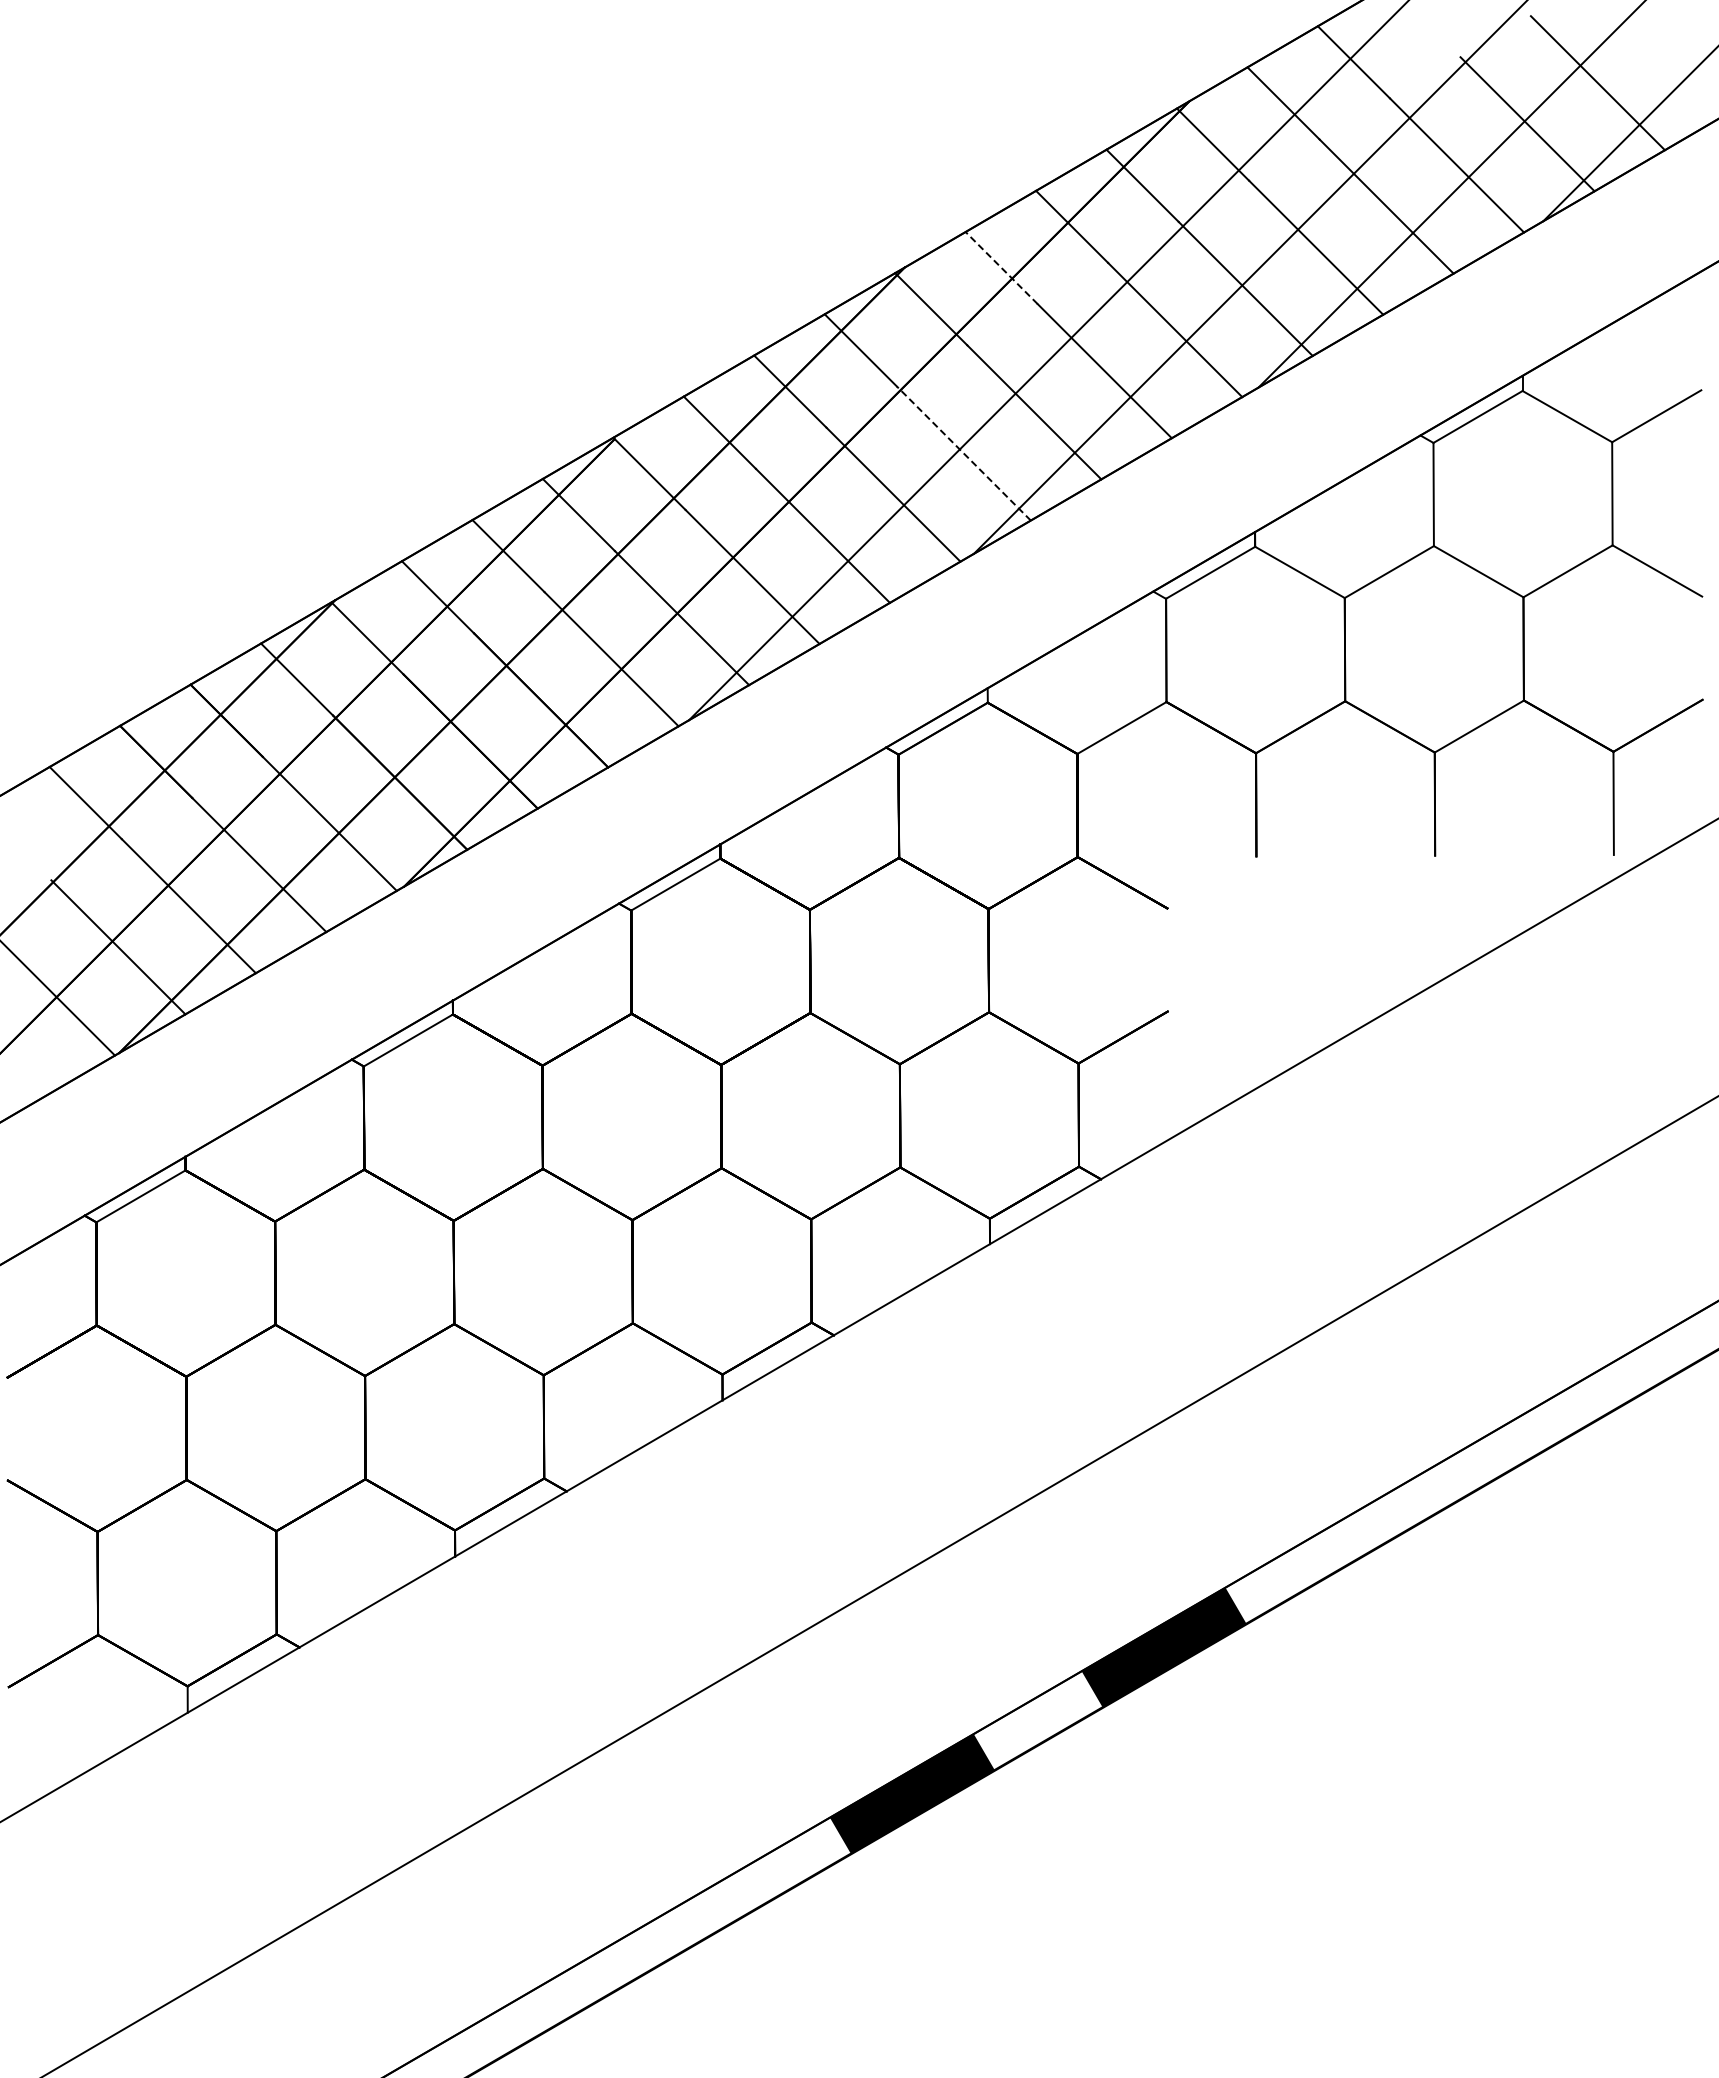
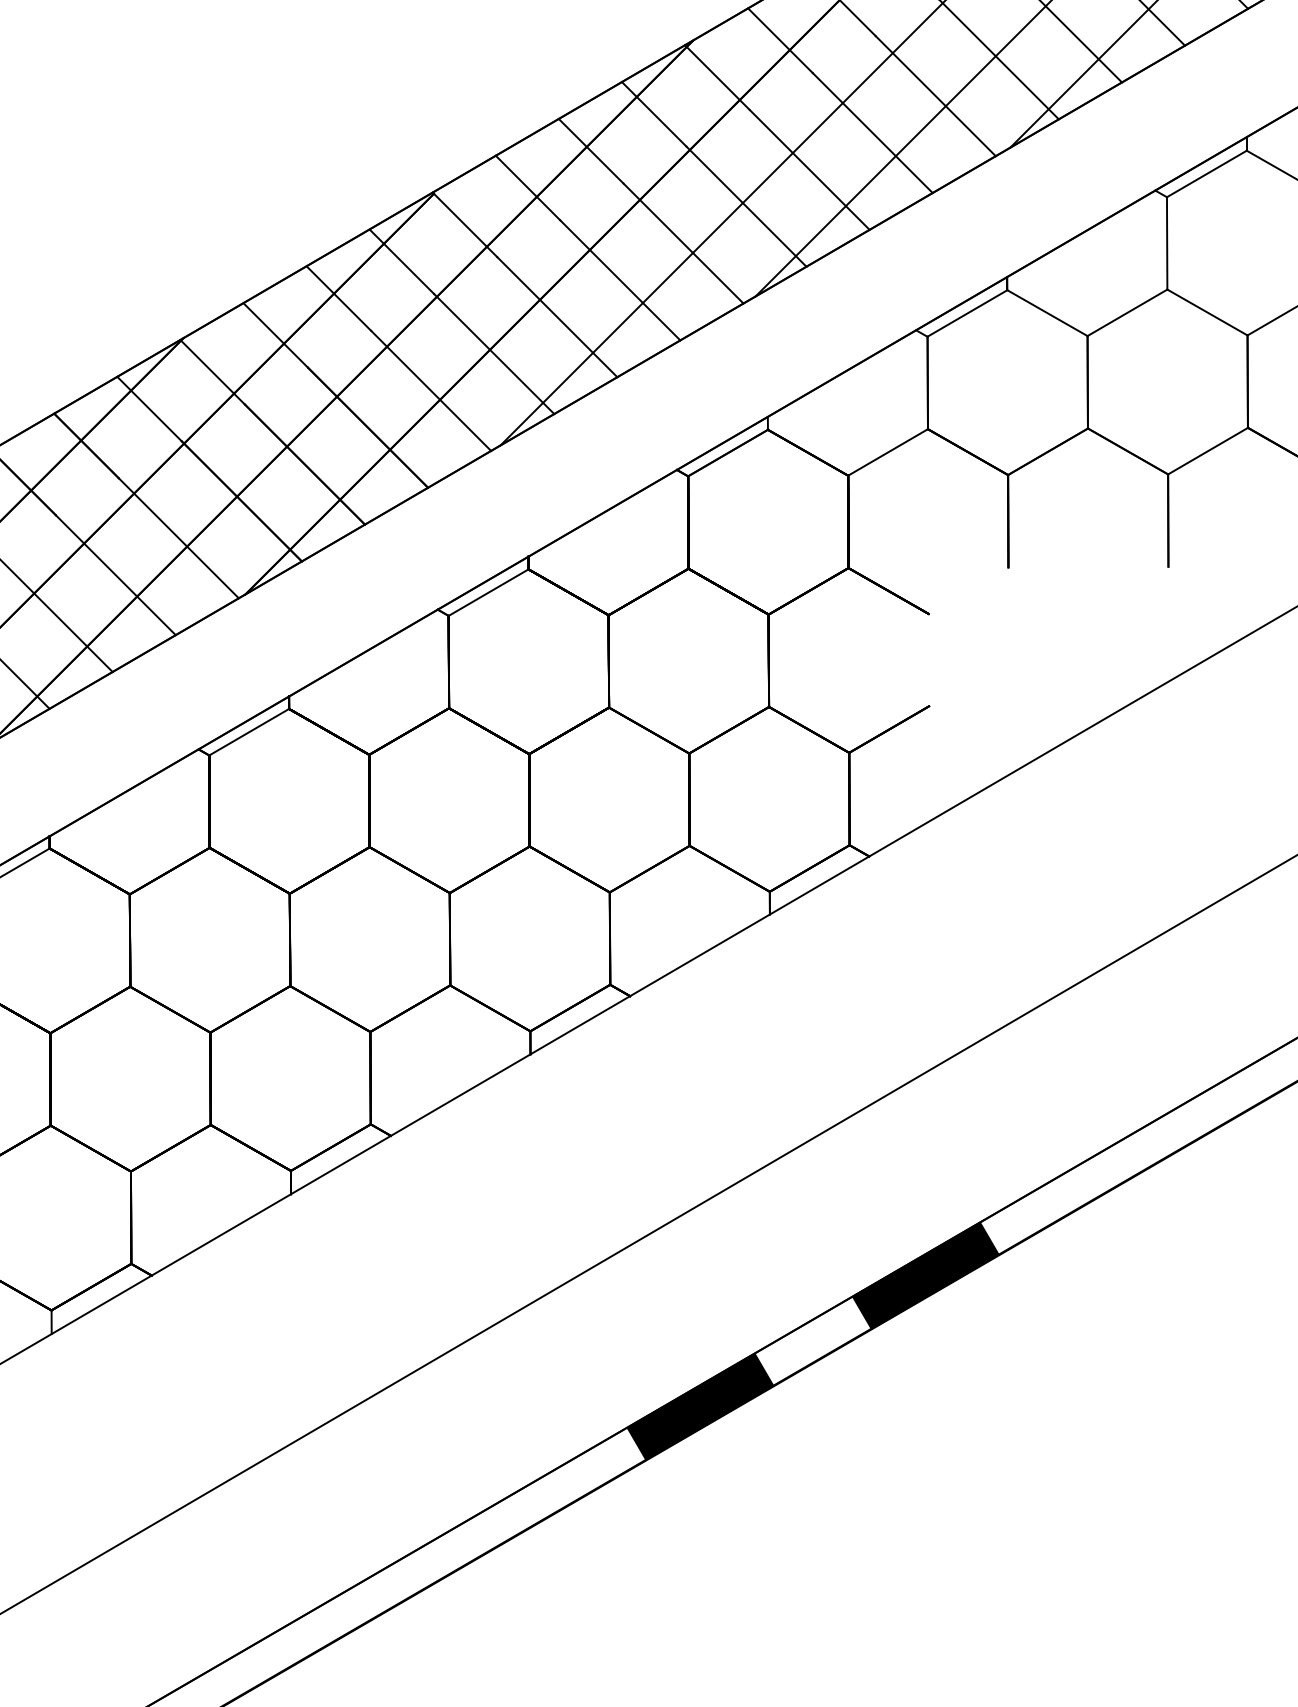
line: (1001, 268) -> (780, 41), dashed -> solid
line: (963, 453) -> (746, 206), dashed -> solid

